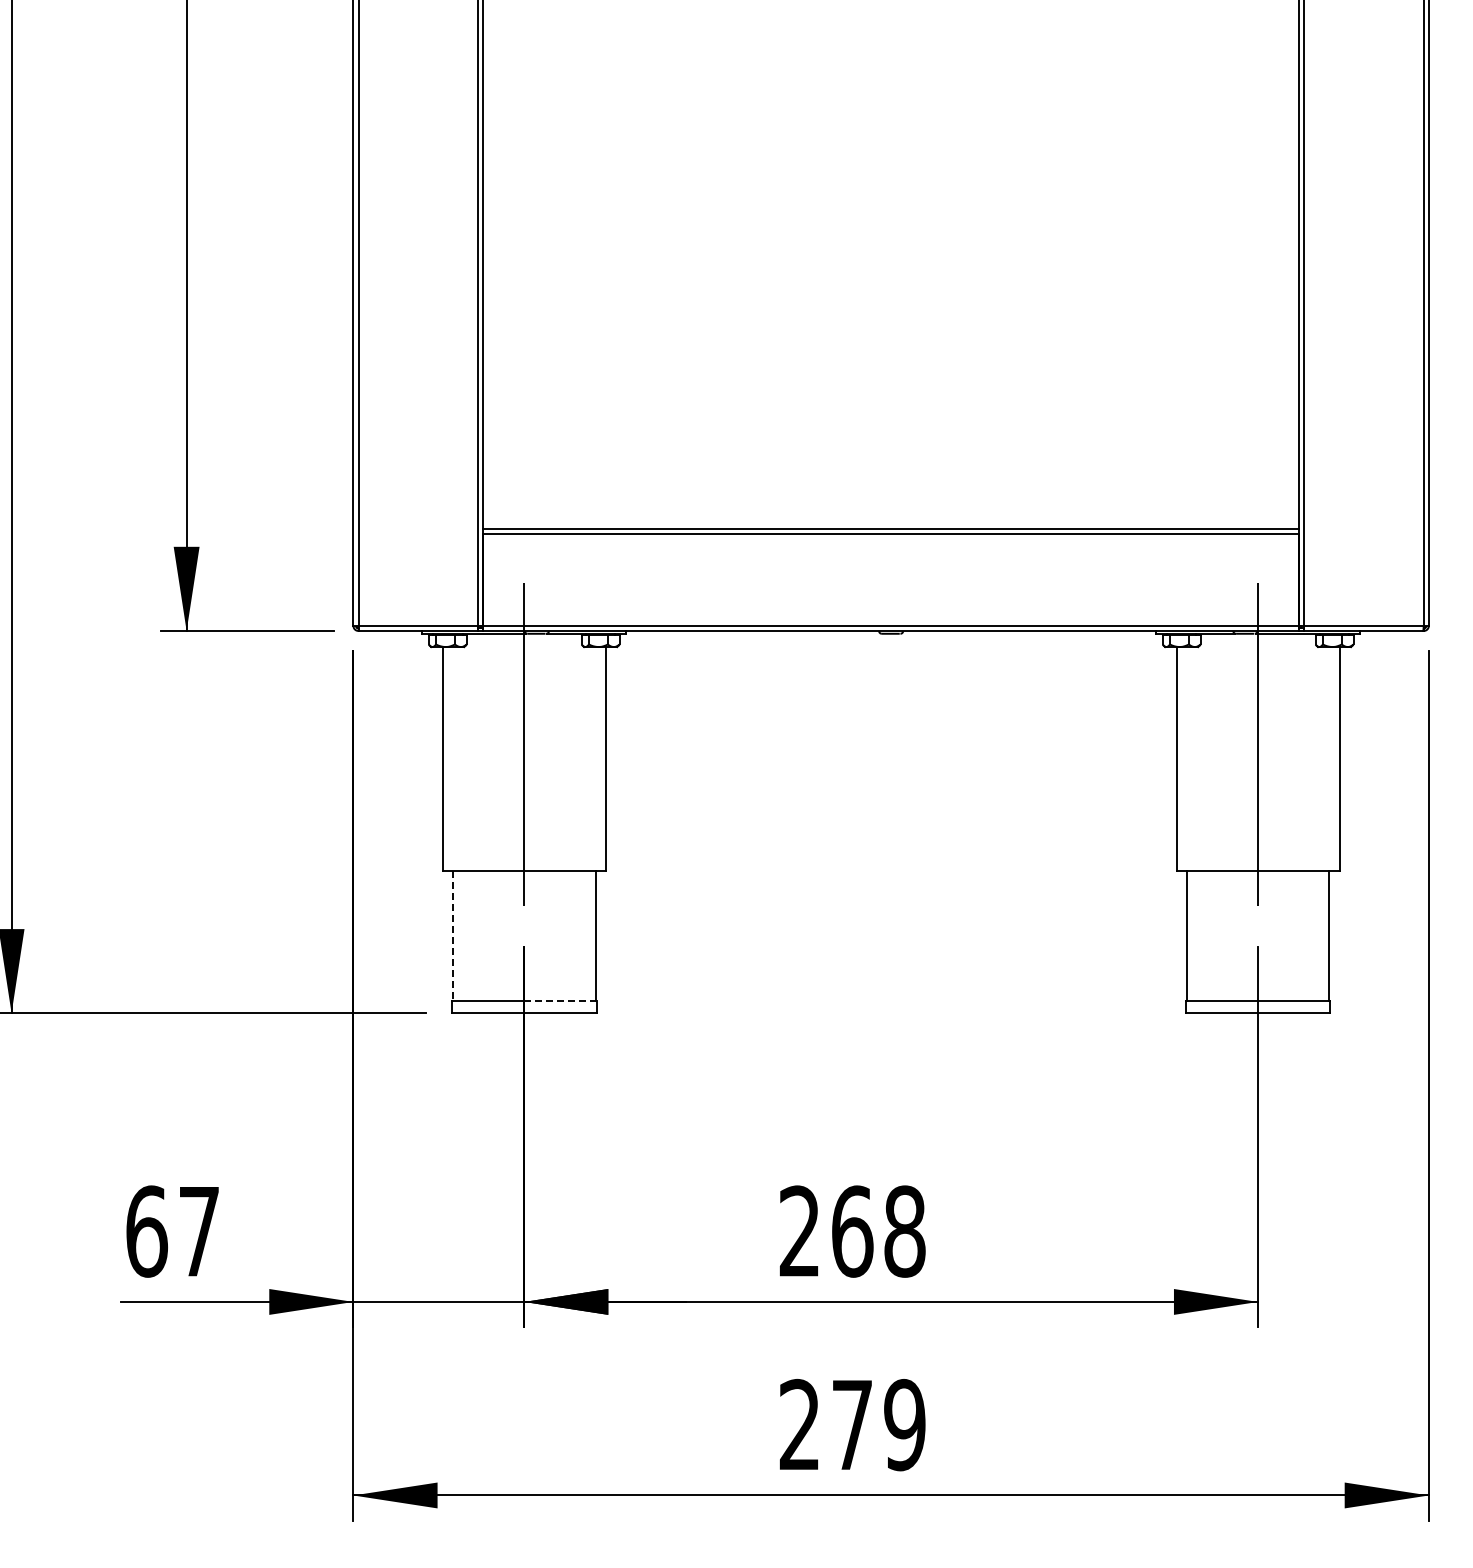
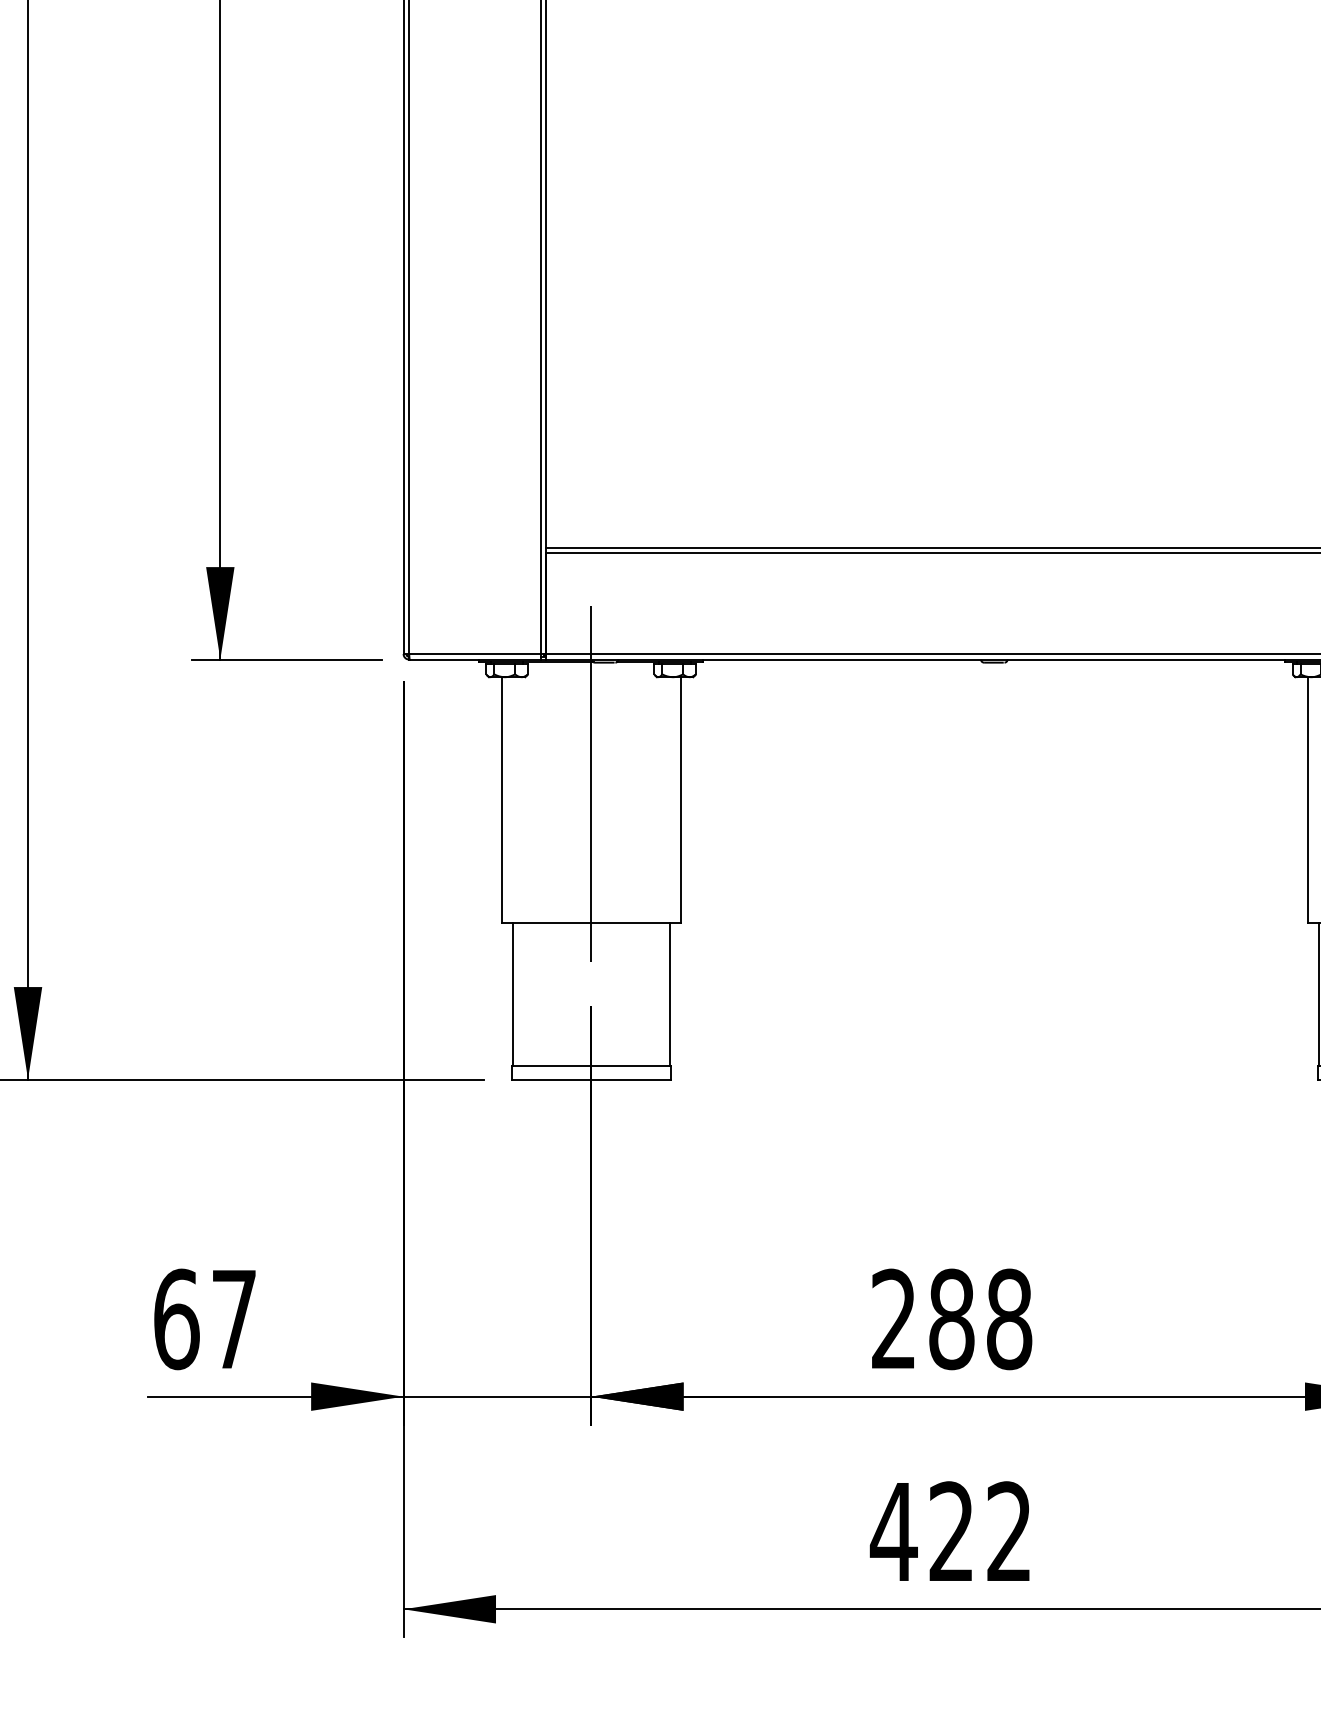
line: (452, 935) -> (512, 994), dashed -> solid
line: (560, 1000) -> (631, 1065), dashed -> solid
text: (852, 1231) -> (951, 1319), 268 -> 288
text: (851, 1424) -> (950, 1531), 279 -> 422

